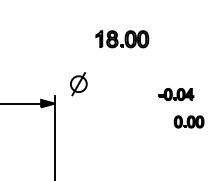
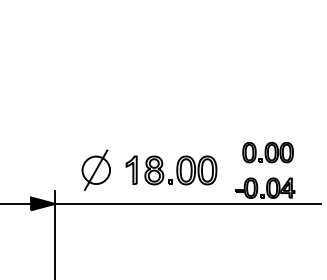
part: (122, 39) -> (171, 170), moved
line: (131, 103) -> (187, 203), added
part: (188, 121) -> (266, 151), moved

